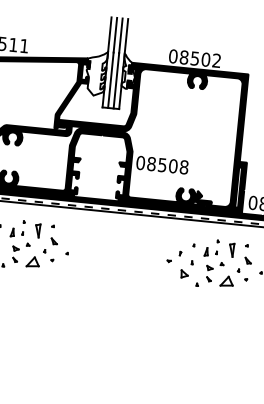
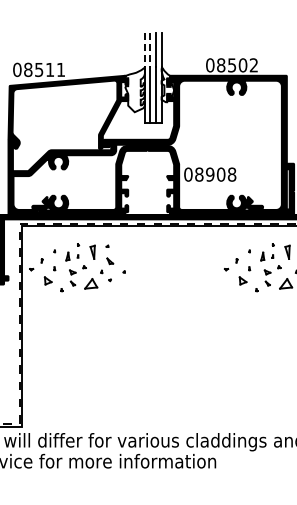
line: (109, 35) -> (144, 50), solid -> dashed
line: (115, 35) -> (150, 50), solid -> dashed
text: (162, 165) -> (210, 174), 08508 -> 08908

